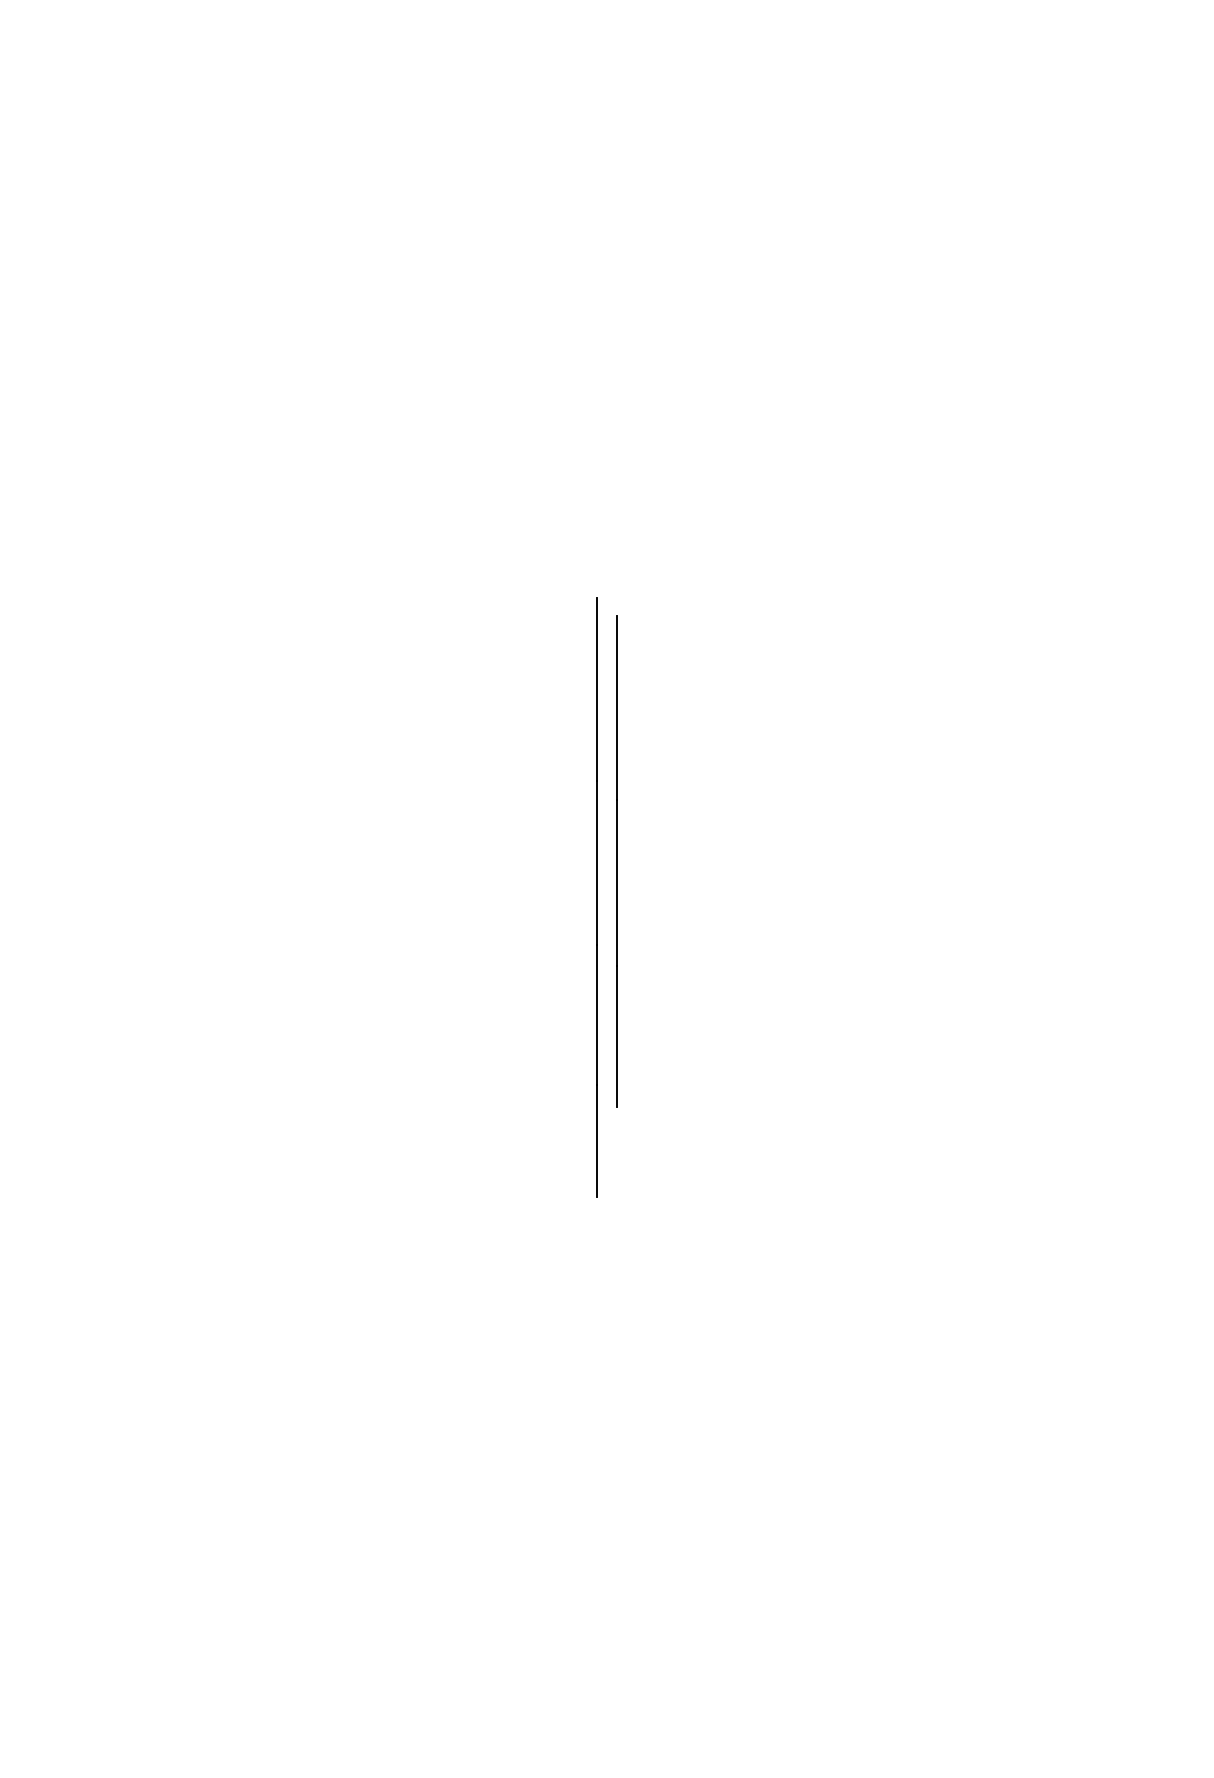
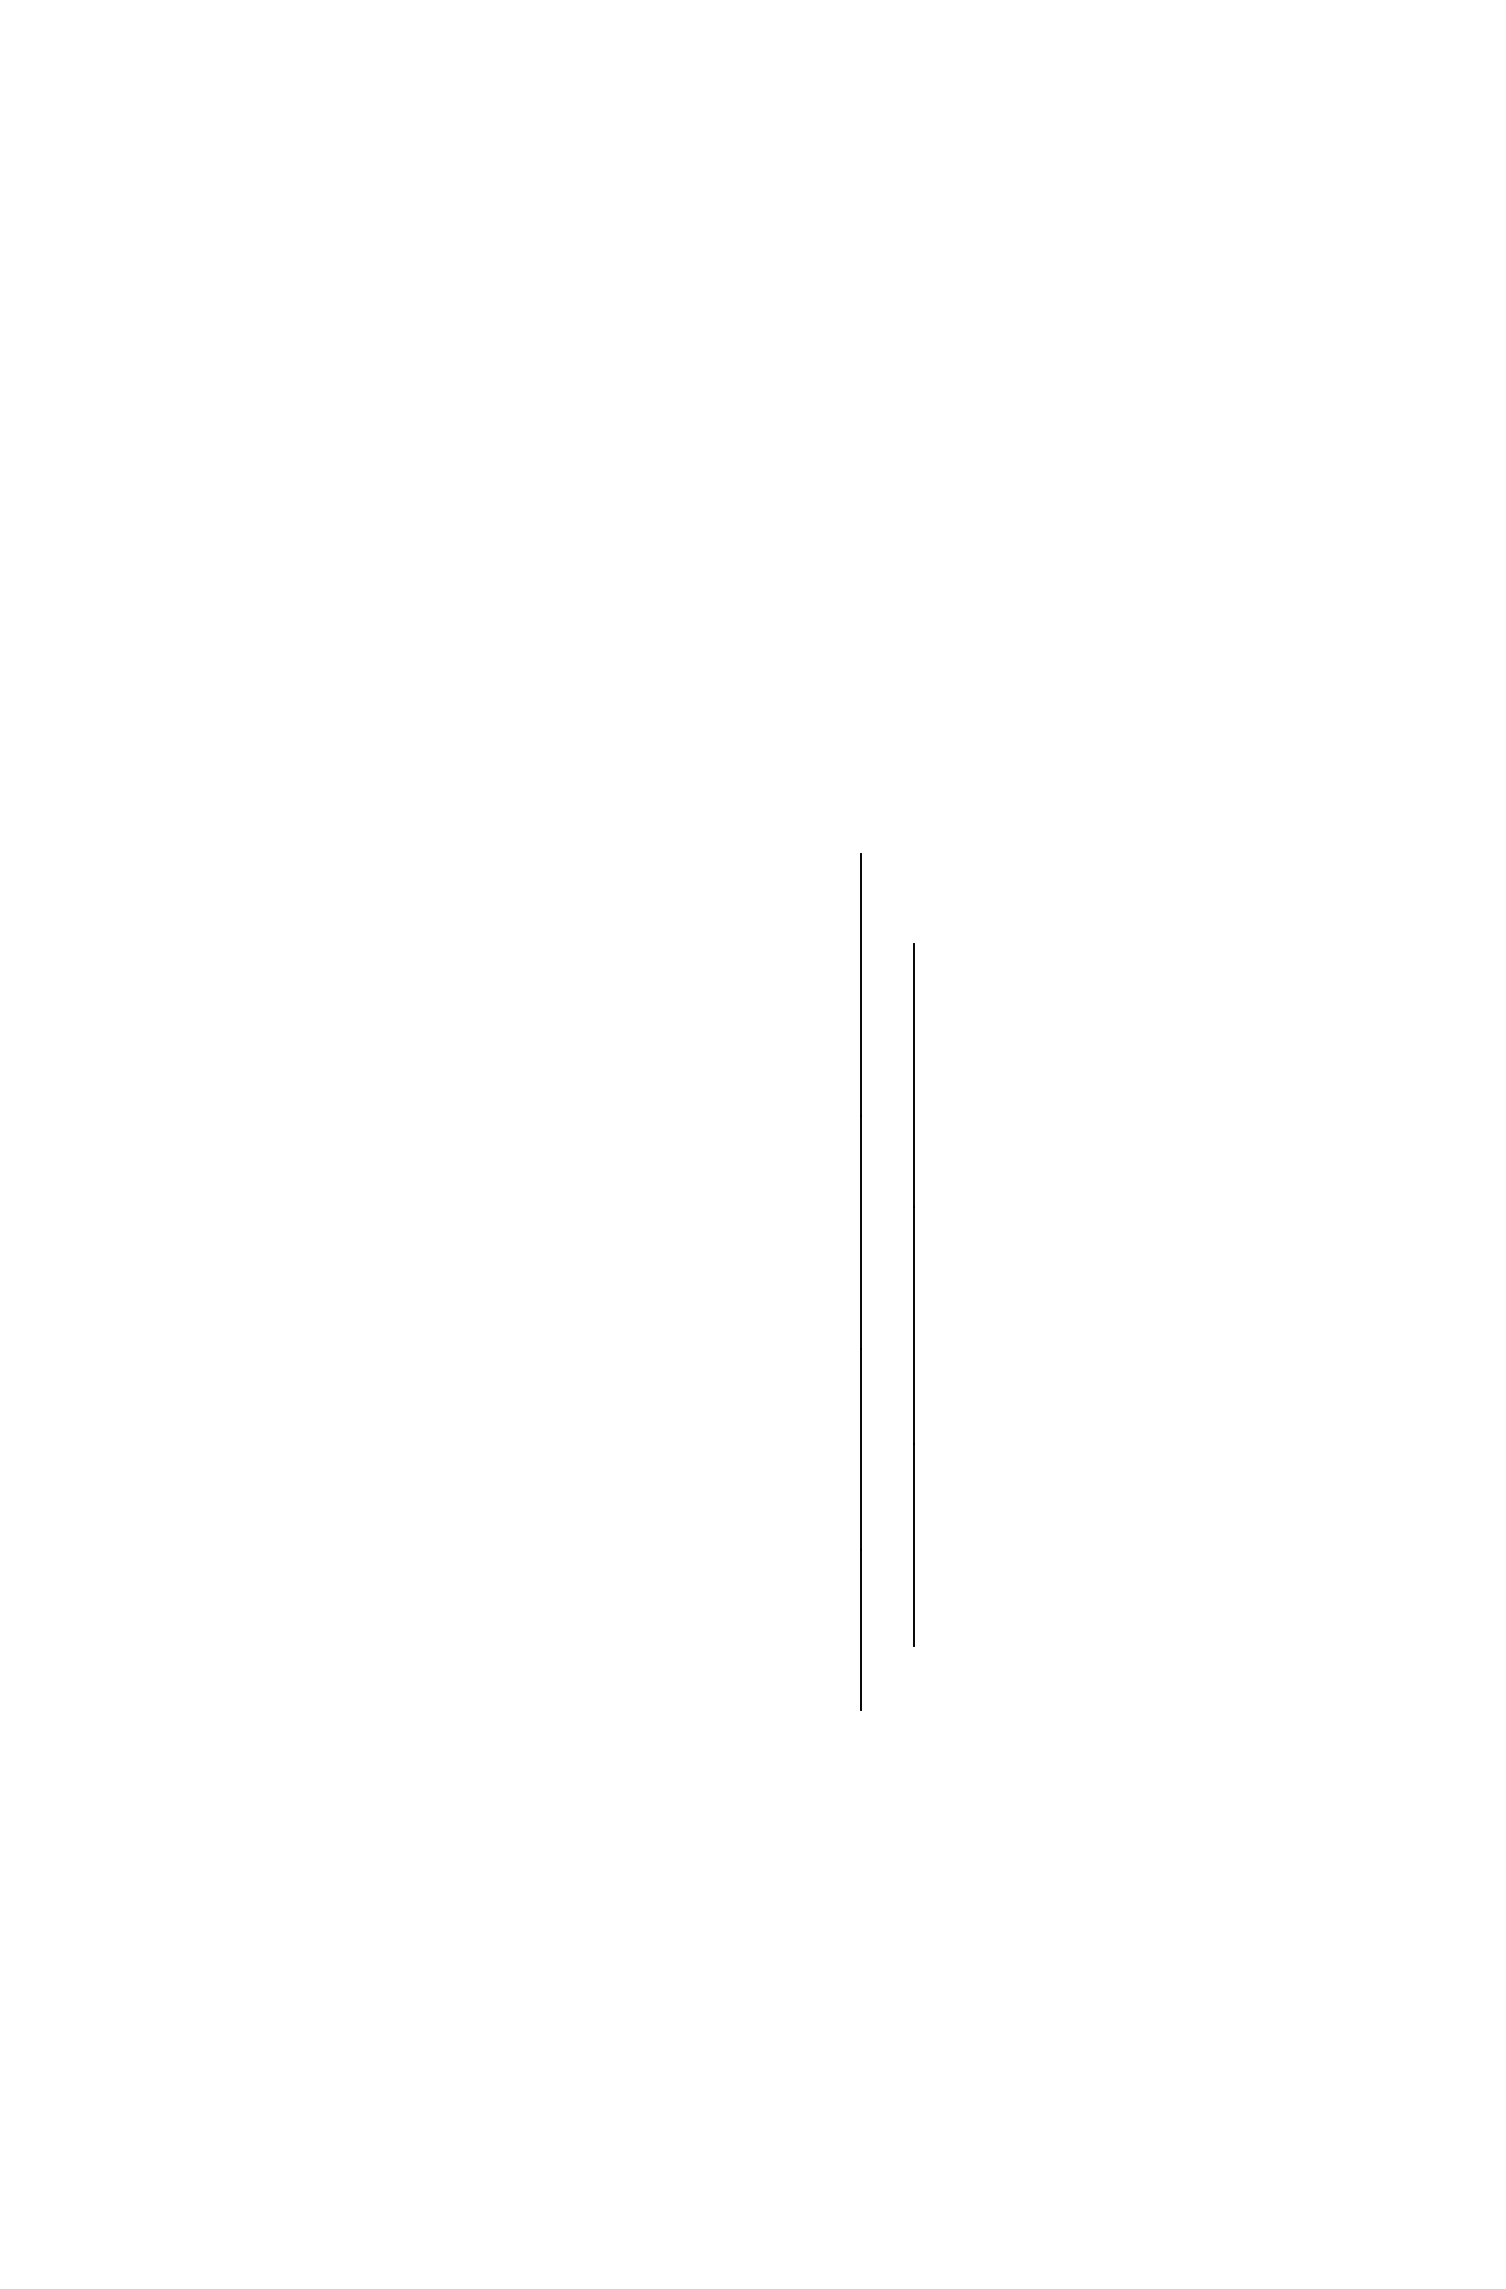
line: (616, 861) -> (912, 1294), moved

